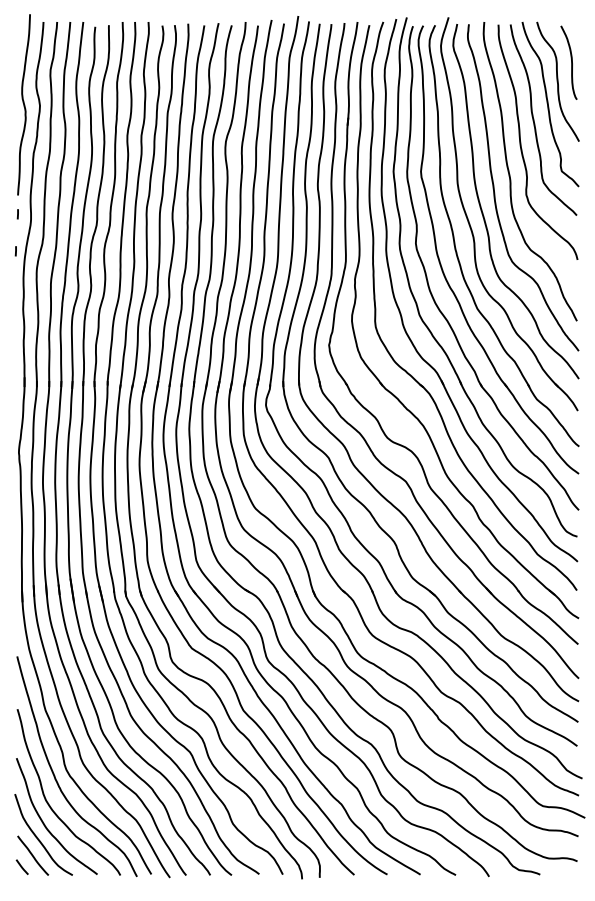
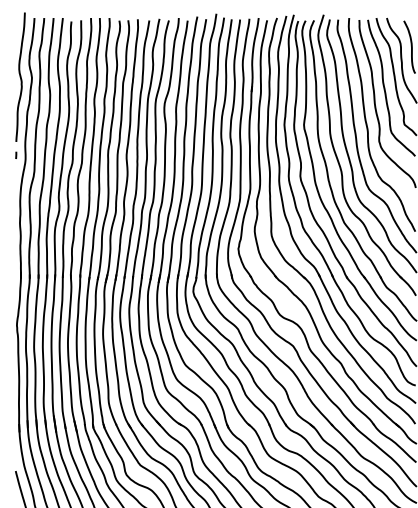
line: (15, 251) -> (14, 181), removed

